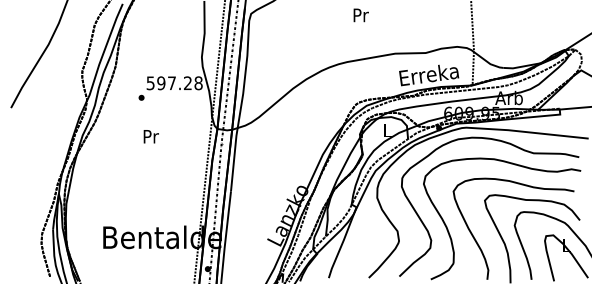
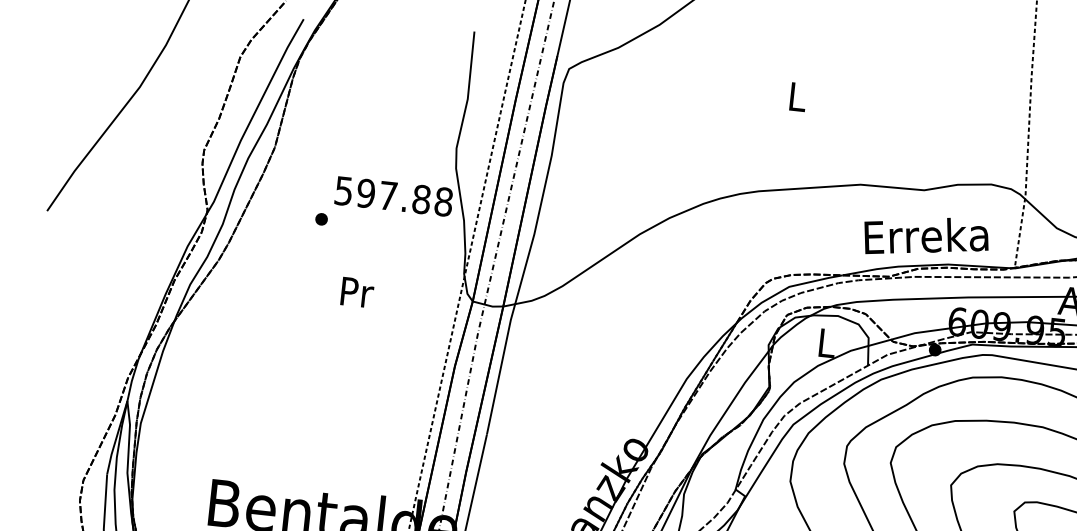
text: (360, 15) -> (796, 97), Pr -> L
text: (187, 83) -> (420, 199), 597.28 -> 597.88
text: (150, 136) -> (355, 291), moved

